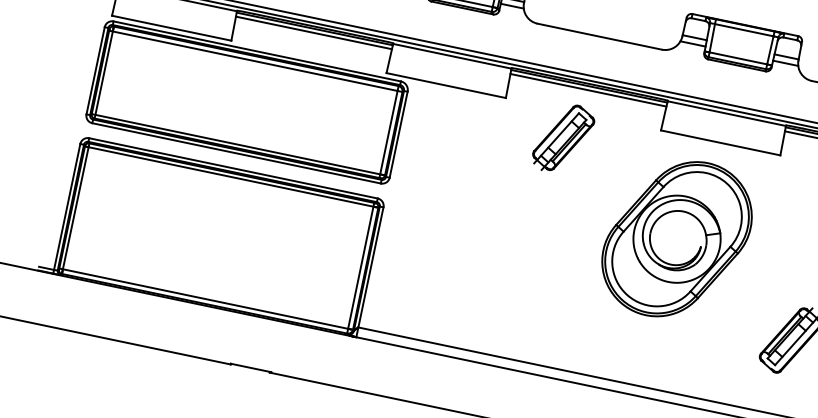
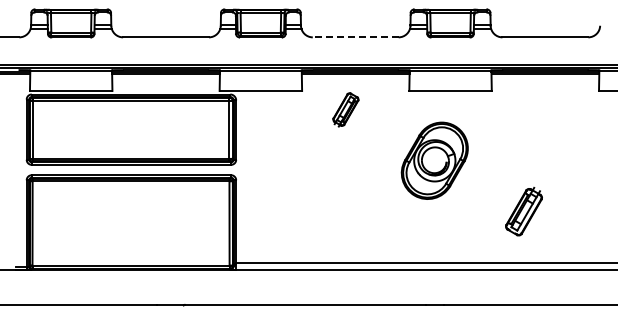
line: (599, 36) -> (355, 37), solid -> dashed
part: (563, 137) -> (345, 109), size x0.7
part: (676, 238) -> (434, 160), size x0.7

